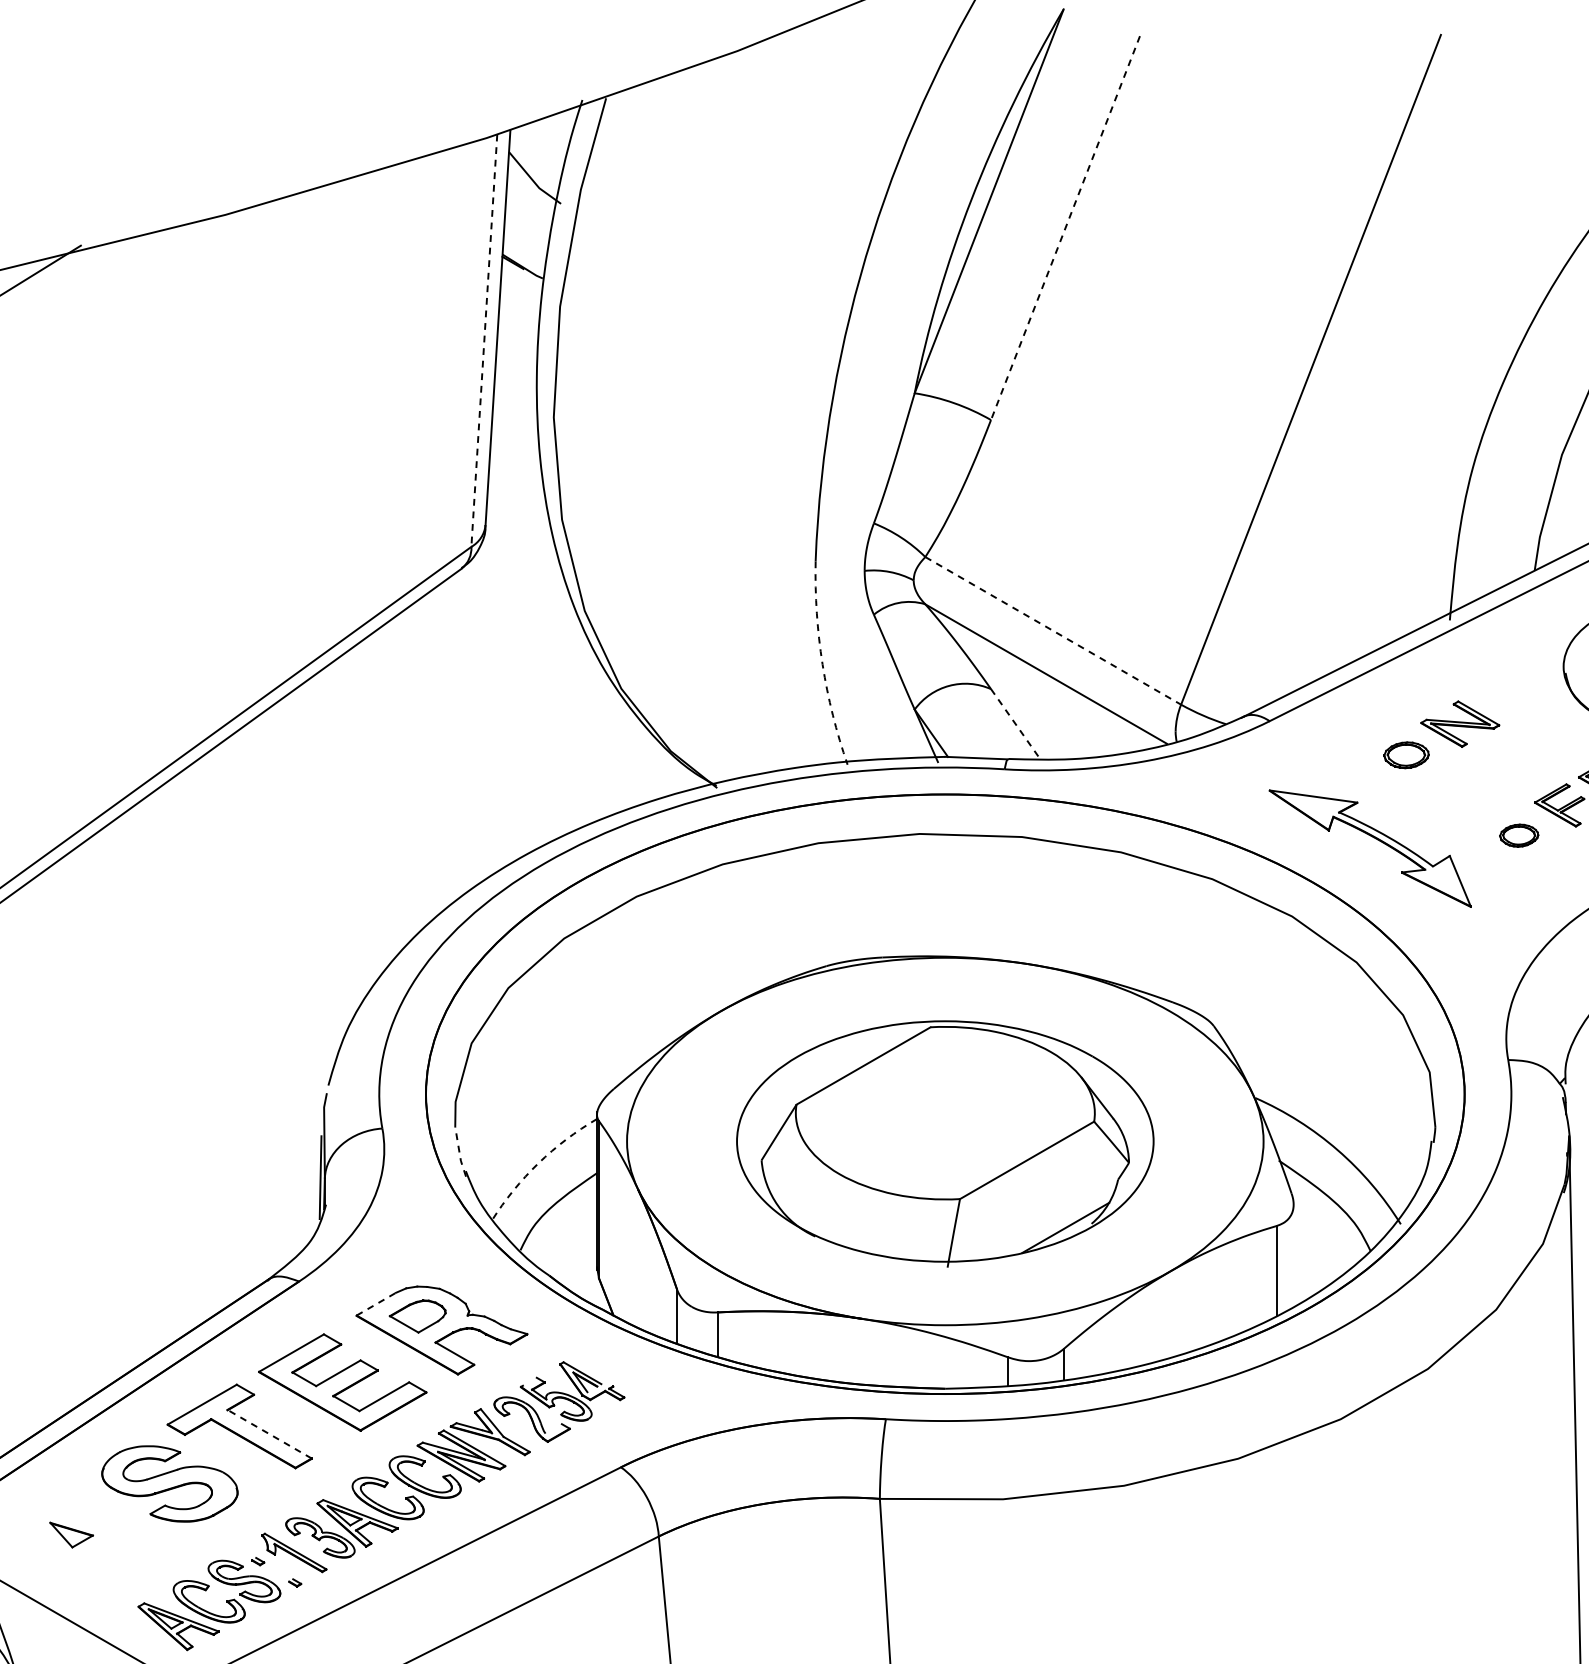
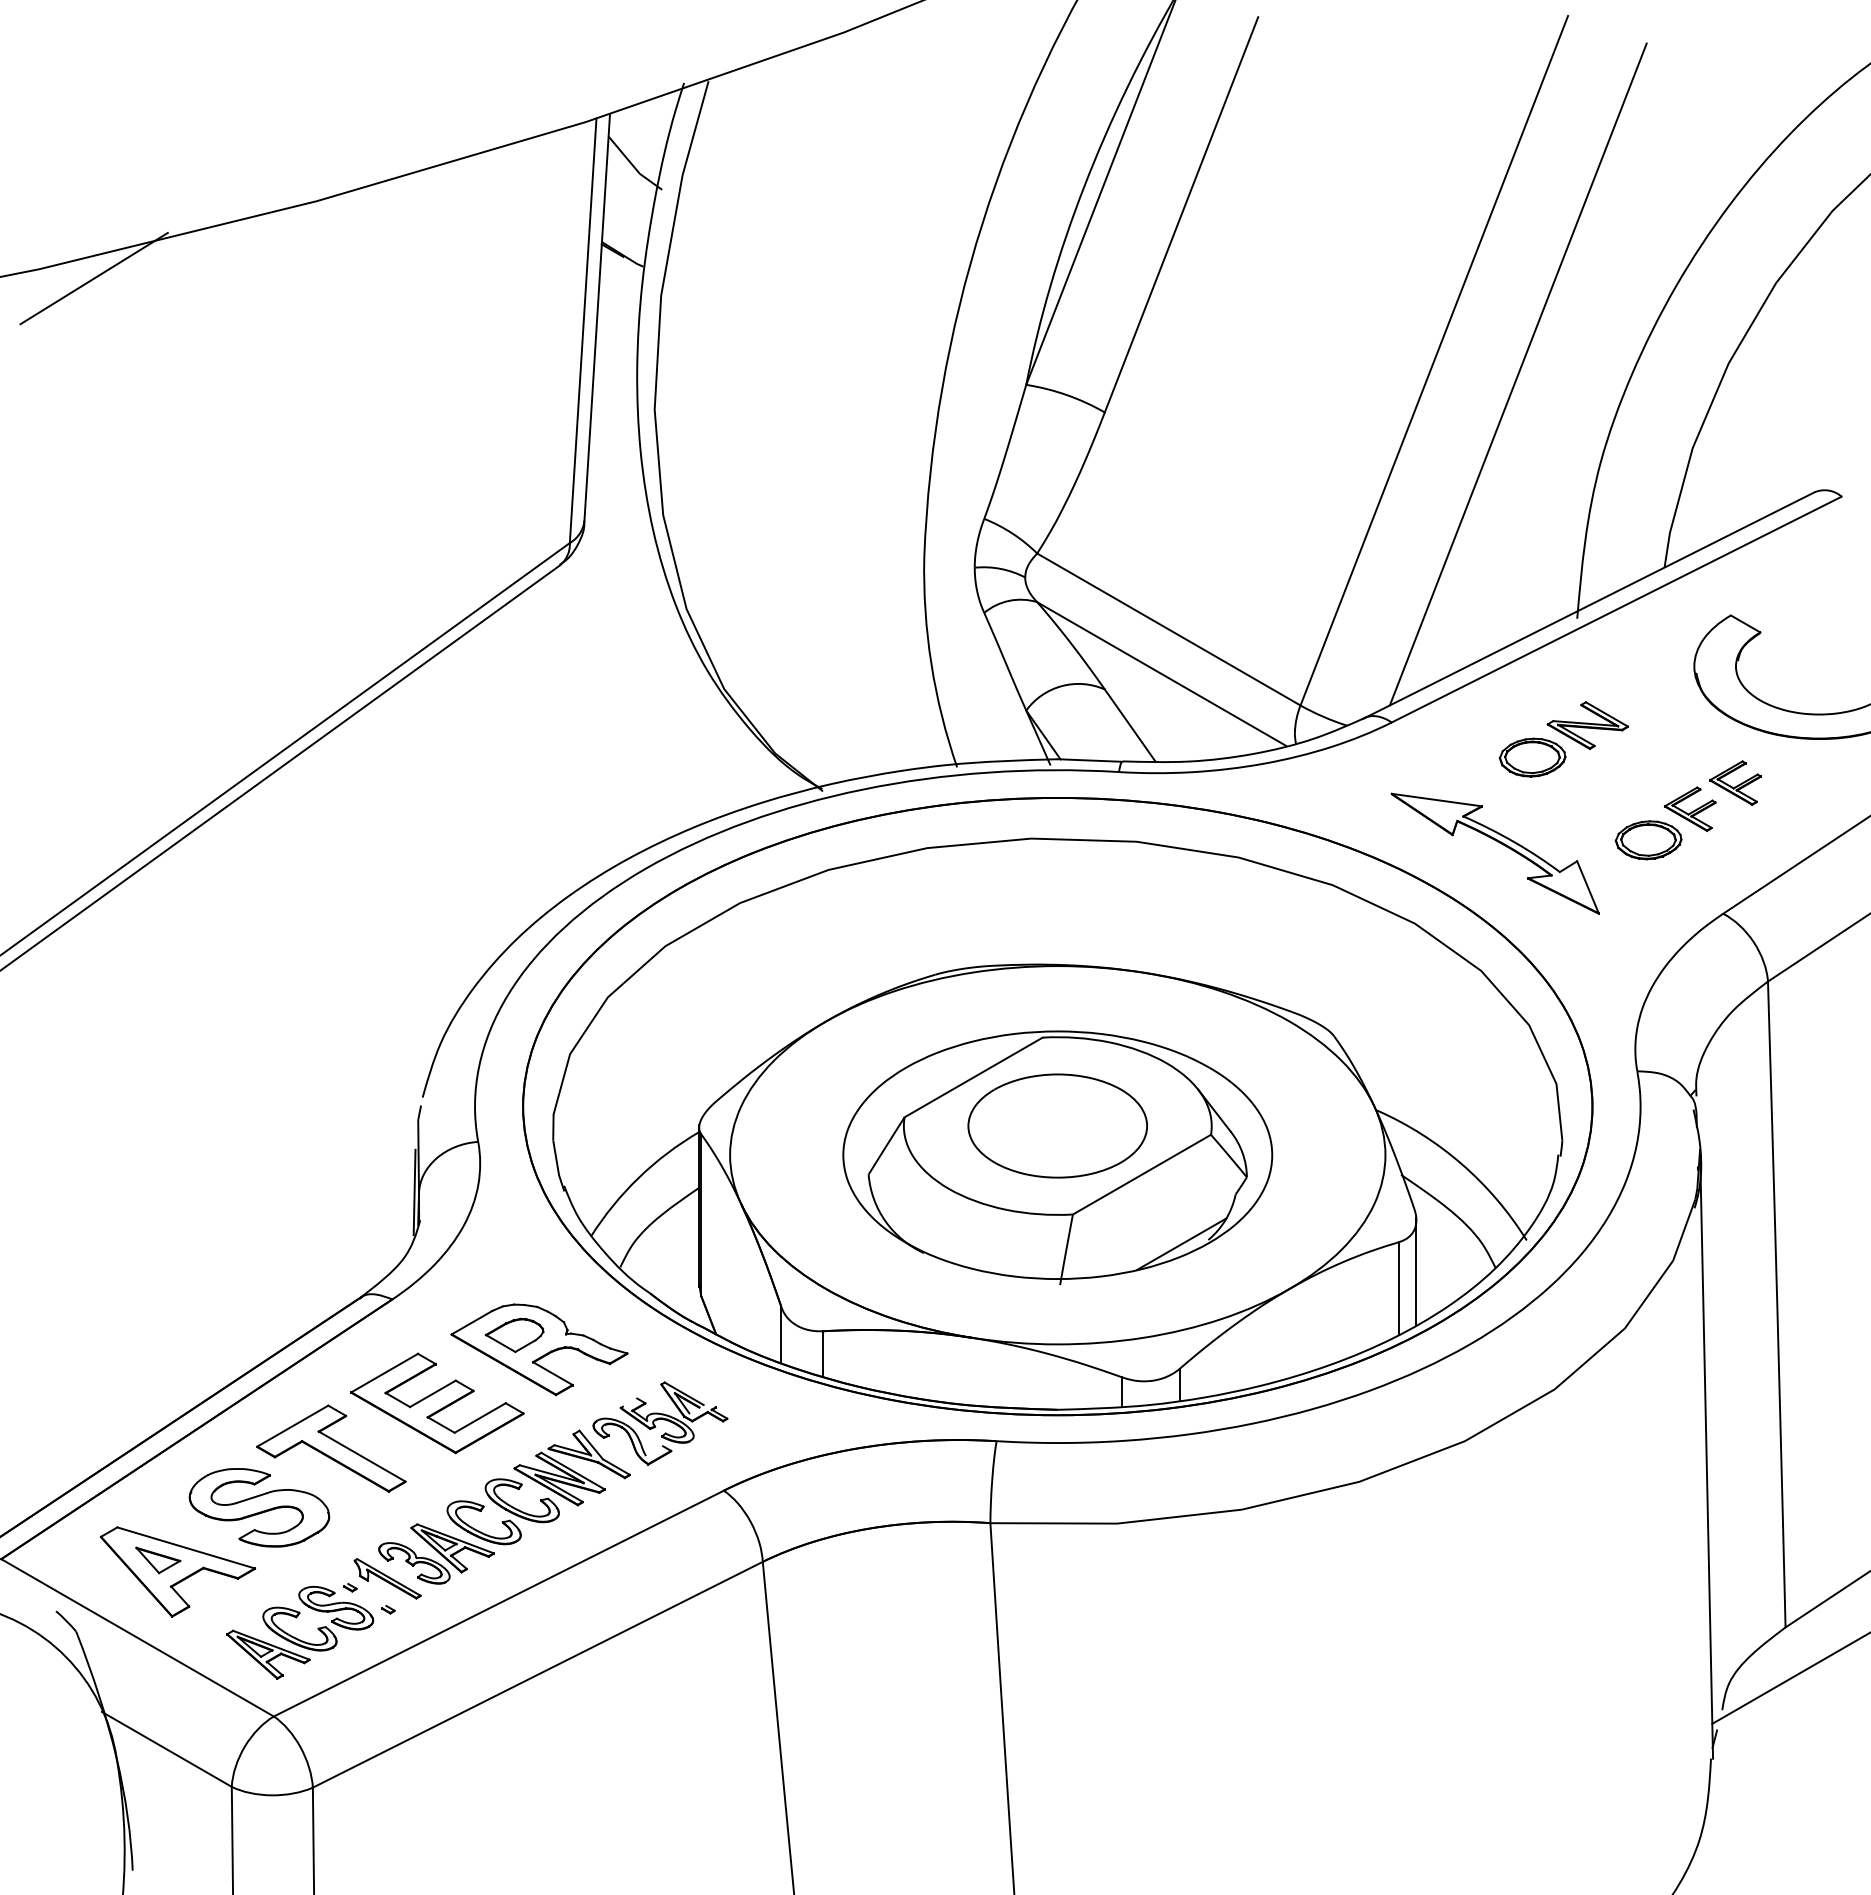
line: (1065, 227) -> (1181, 214), dashed -> solid
line: (484, 340) -> (583, 330), dashed -> solid
line: (1391, 383) -> (1517, 374), added
line: (1053, 630) -> (1169, 629), dashed -> solid
arc: (822, 664) -> (931, 664), dashed -> solid
line: (1015, 724) -> (1130, 725), dashed -> solid
part: (1406, 755) -> (1532, 757), size x1.43
part: (1519, 835) -> (1648, 840), size x1.67
part: (945, 1112) -> (1057, 1125), added
line: (459, 1152) -> (557, 1166), dashed -> solid
arc: (538, 1163) -> (638, 1177), dashed -> solid
line: (1293, 1253) -> (1416, 1270), added
line: (376, 1303) -> (472, 1322), dashed -> solid
line: (269, 1434) -> (361, 1456), dashed -> solid
part: (90, 1545) -> (177, 1571), added

